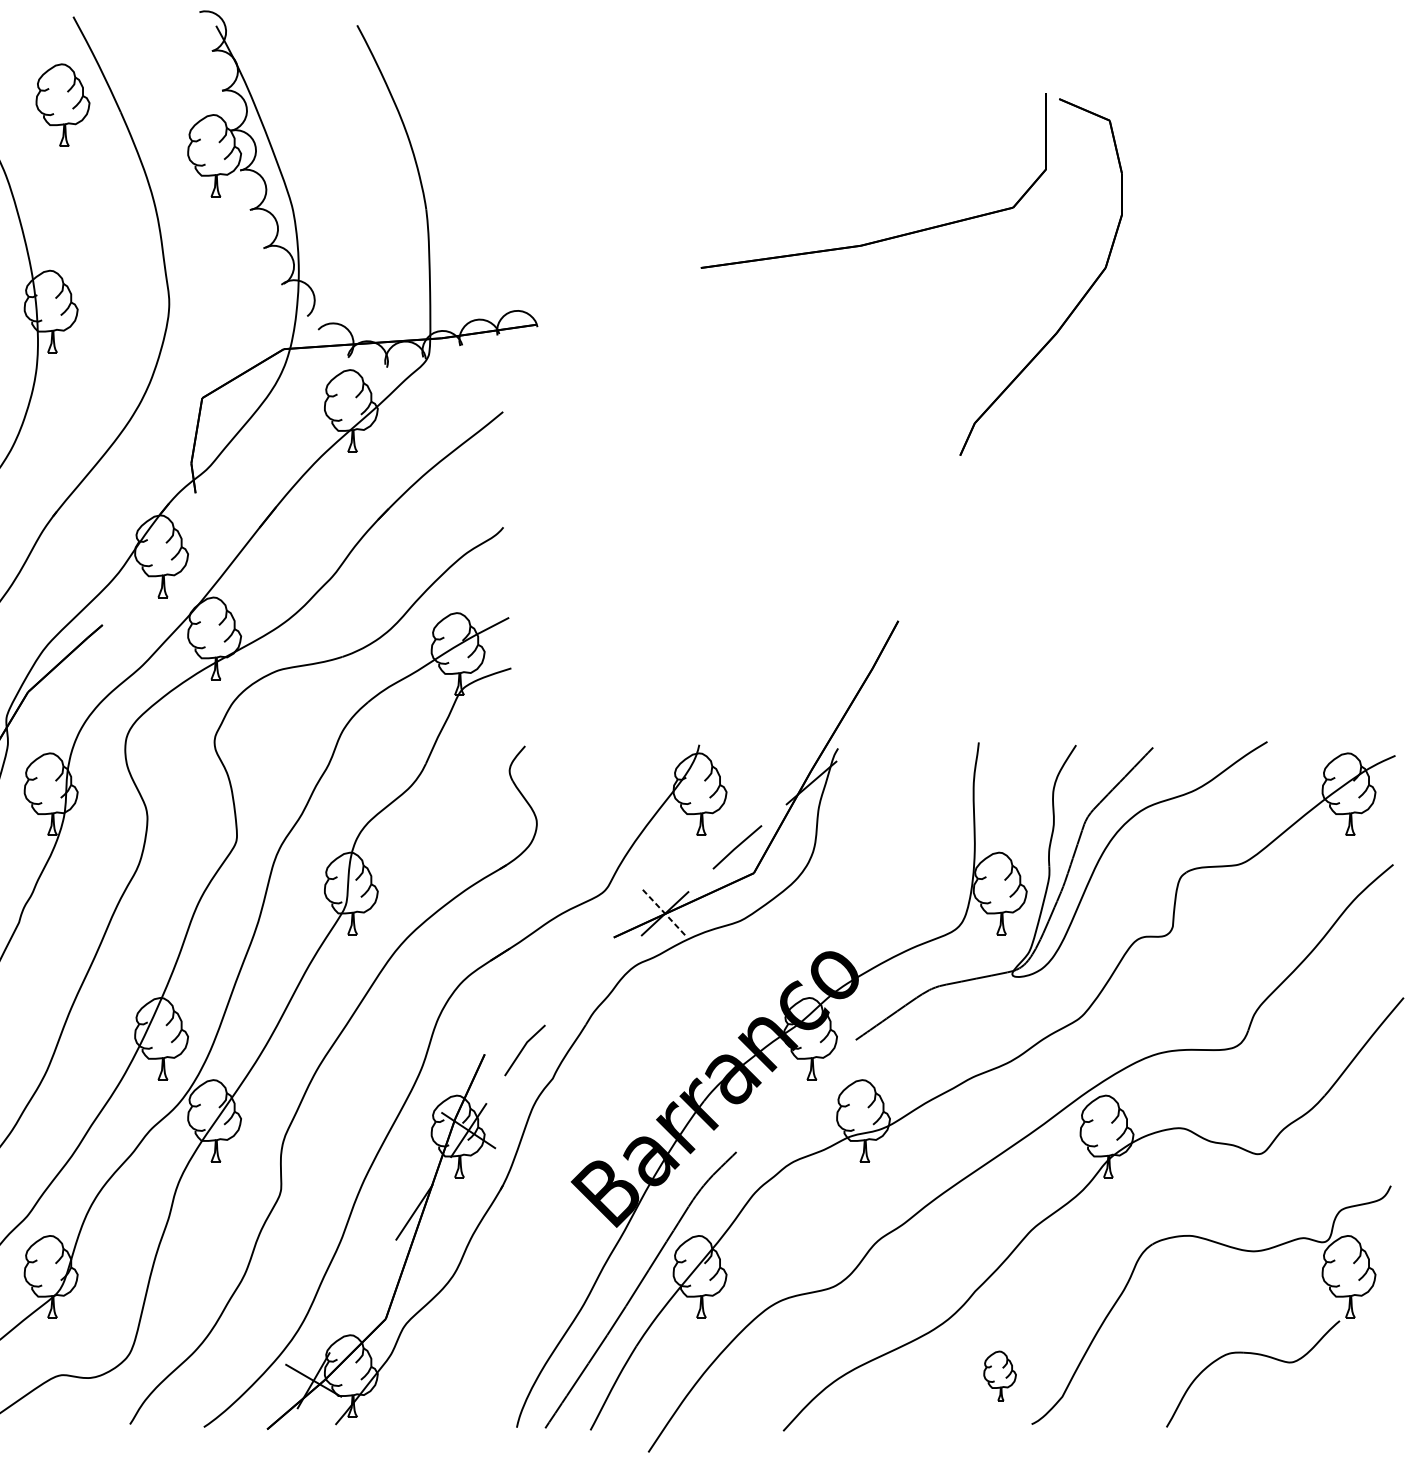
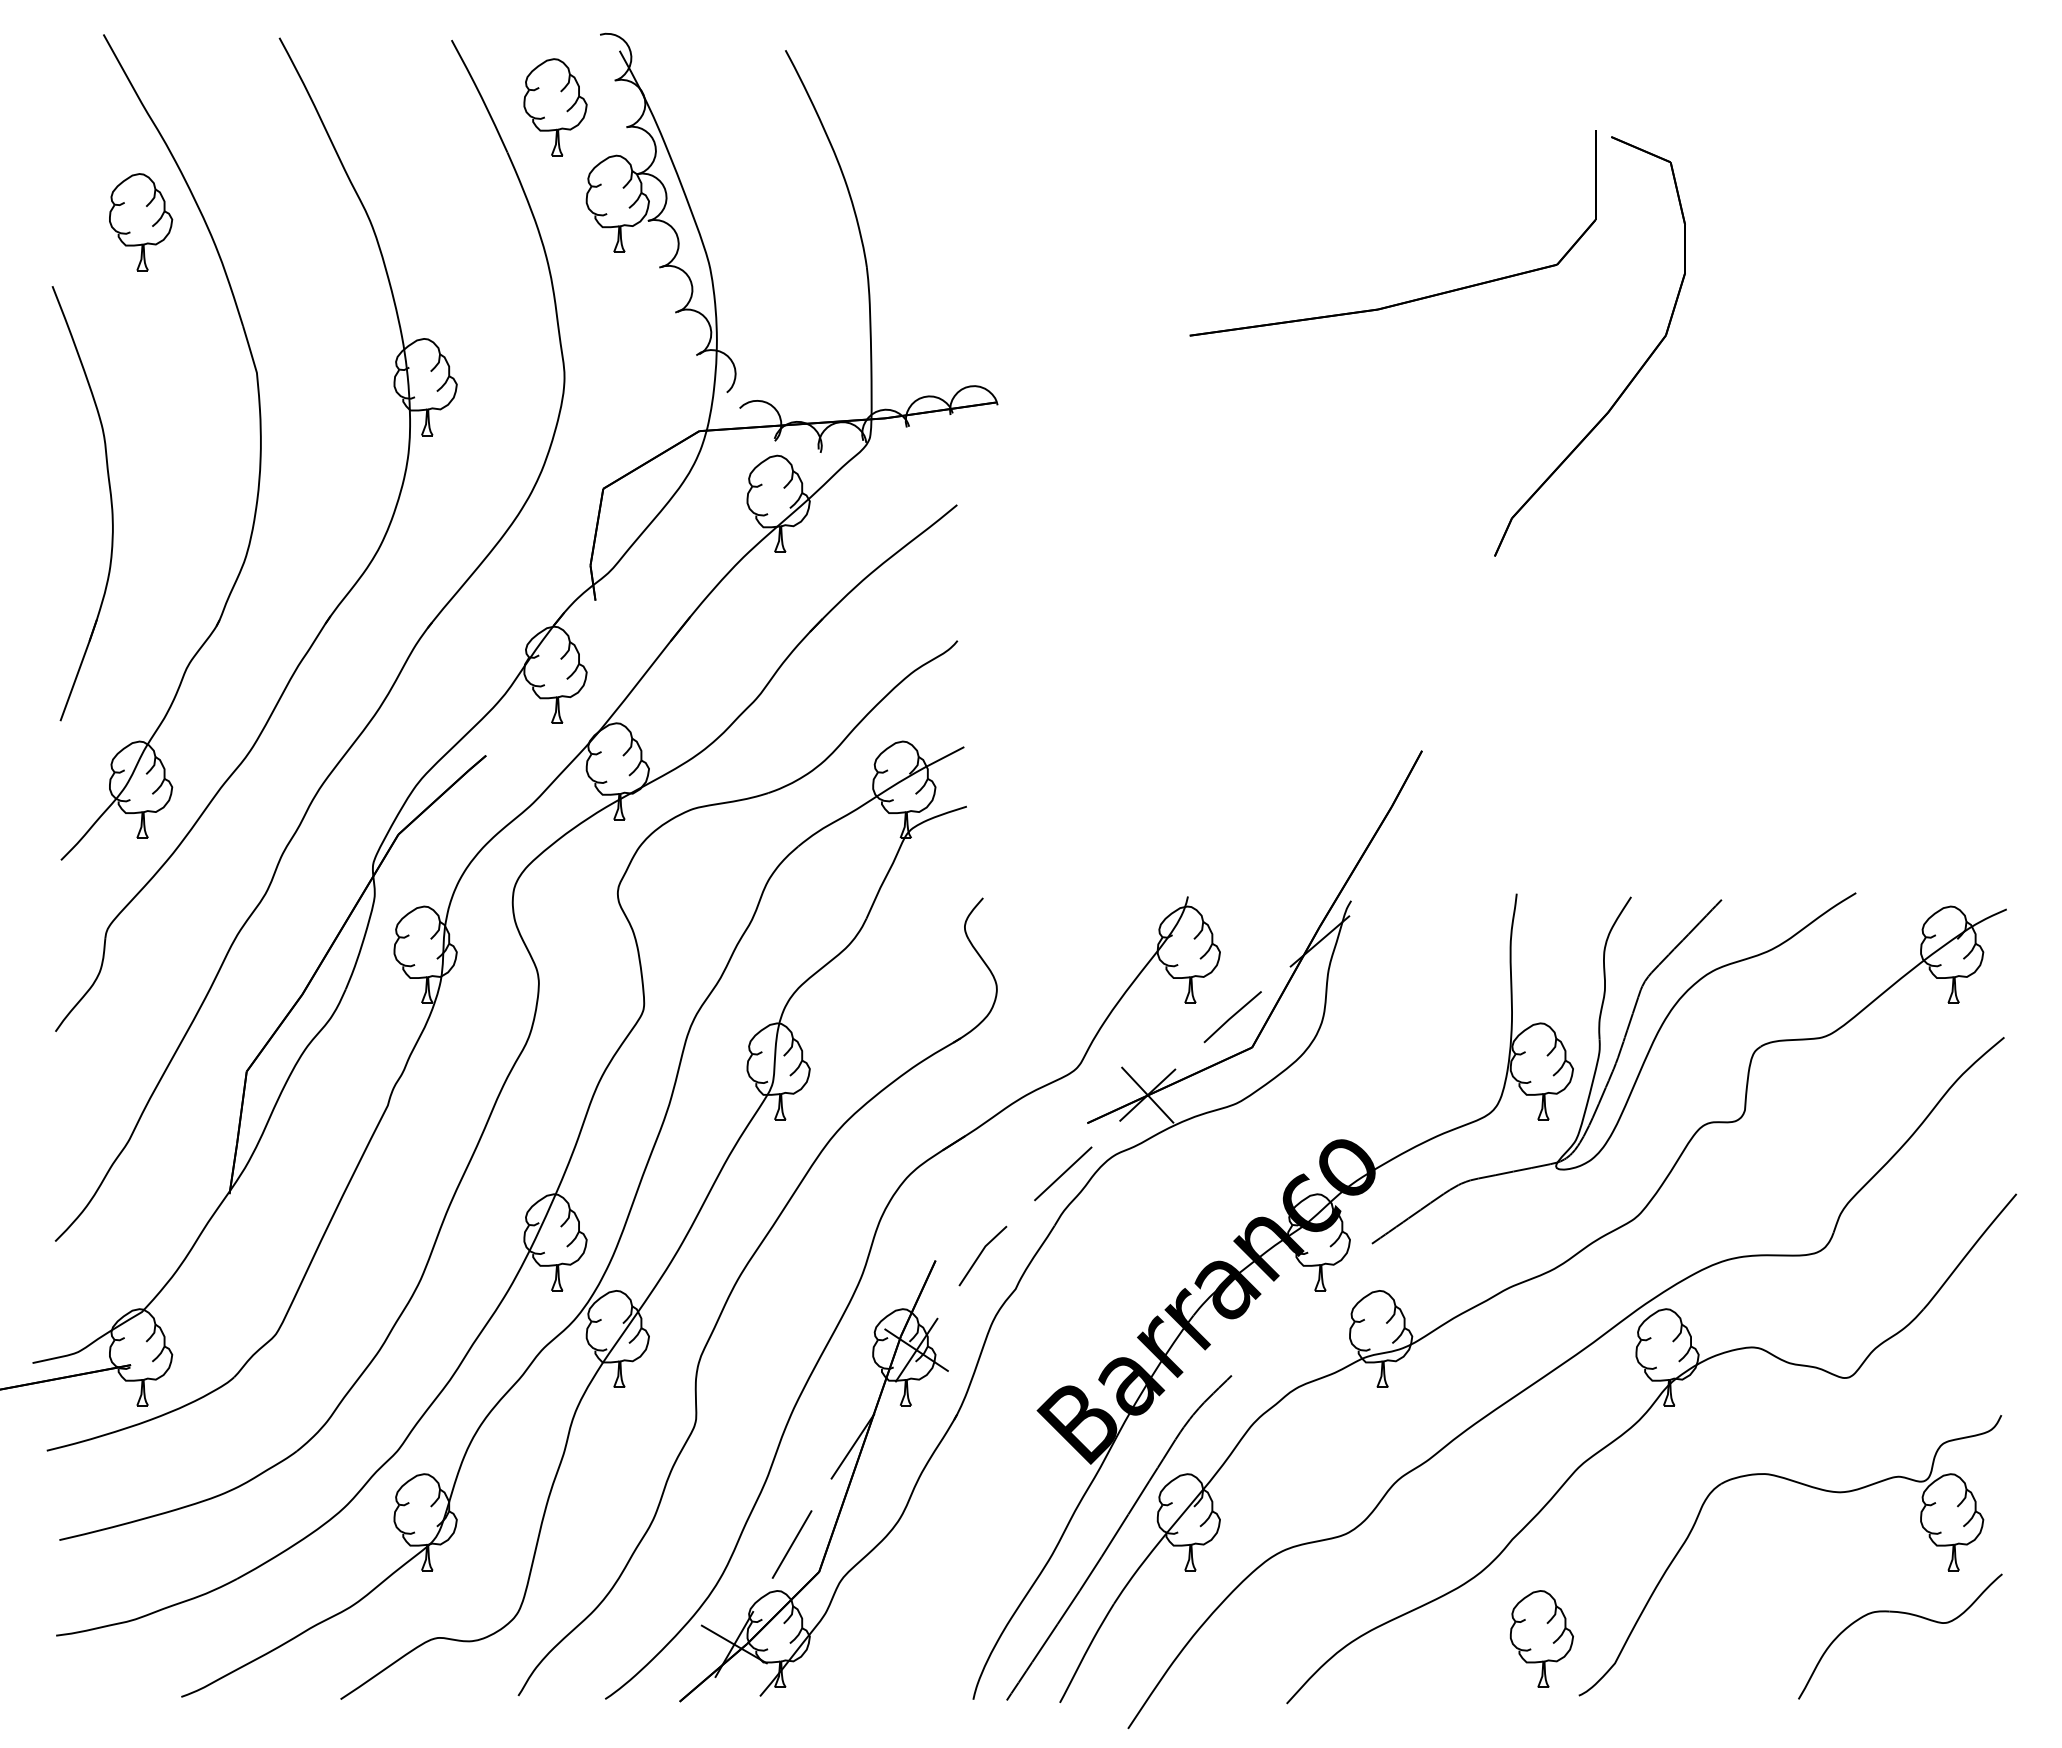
part: (62, 105) -> (555, 107), moved
line: (664, 913) -> (1147, 1095), dashed -> solid
line: (593, 980) -> (1063, 1173), added
line: (362, 1295) -> (791, 1544), added
part: (1258, 1355) -> (1906, 1614), moved
part: (999, 1375) -> (1541, 1638), size x1.67

